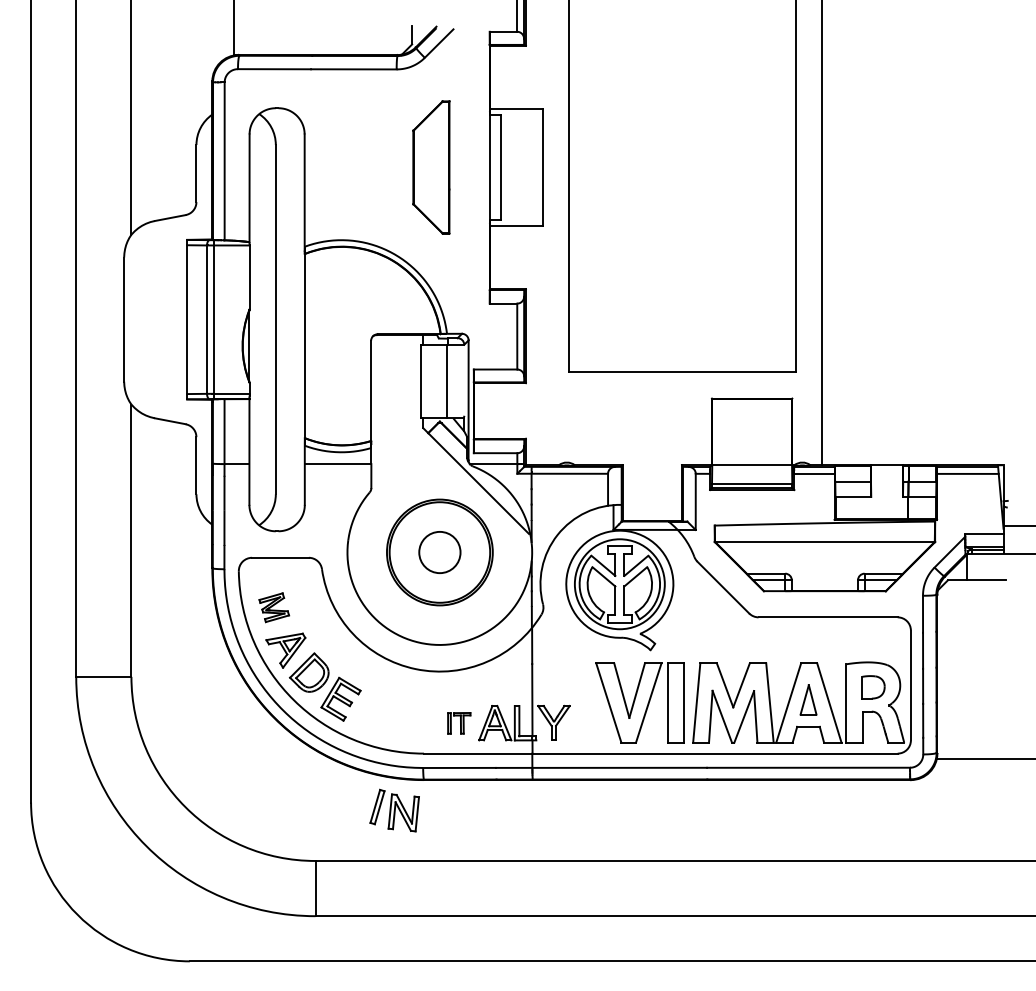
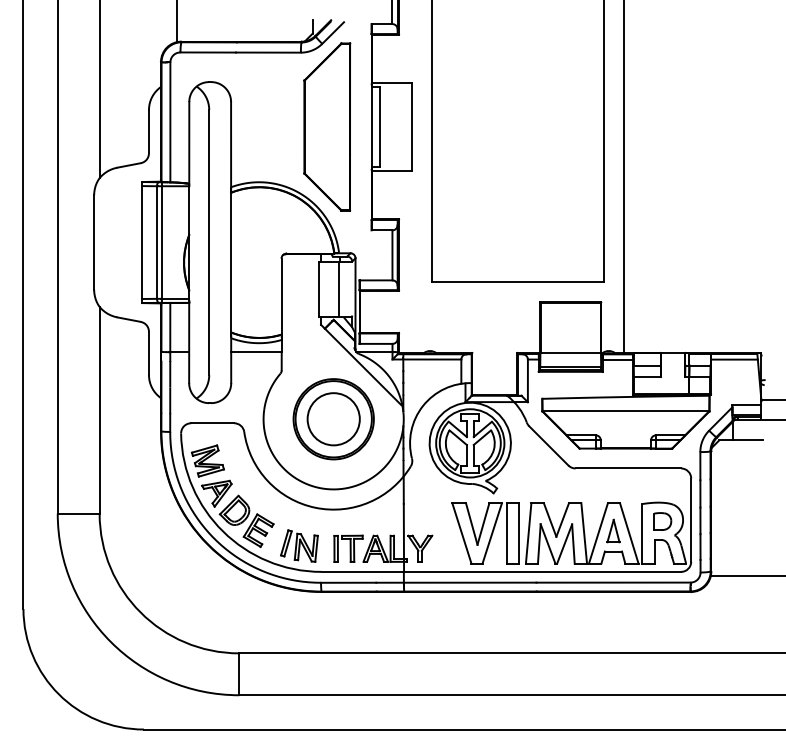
part: (431, 167) -> (327, 127), size x1.67
circle: (439, 552) -> (333, 419), size x1.67
part: (274, 607) -> (208, 460), size x1.43
part: (458, 723) -> (347, 549), size x1.67
part: (394, 810) -> (299, 545), moved

